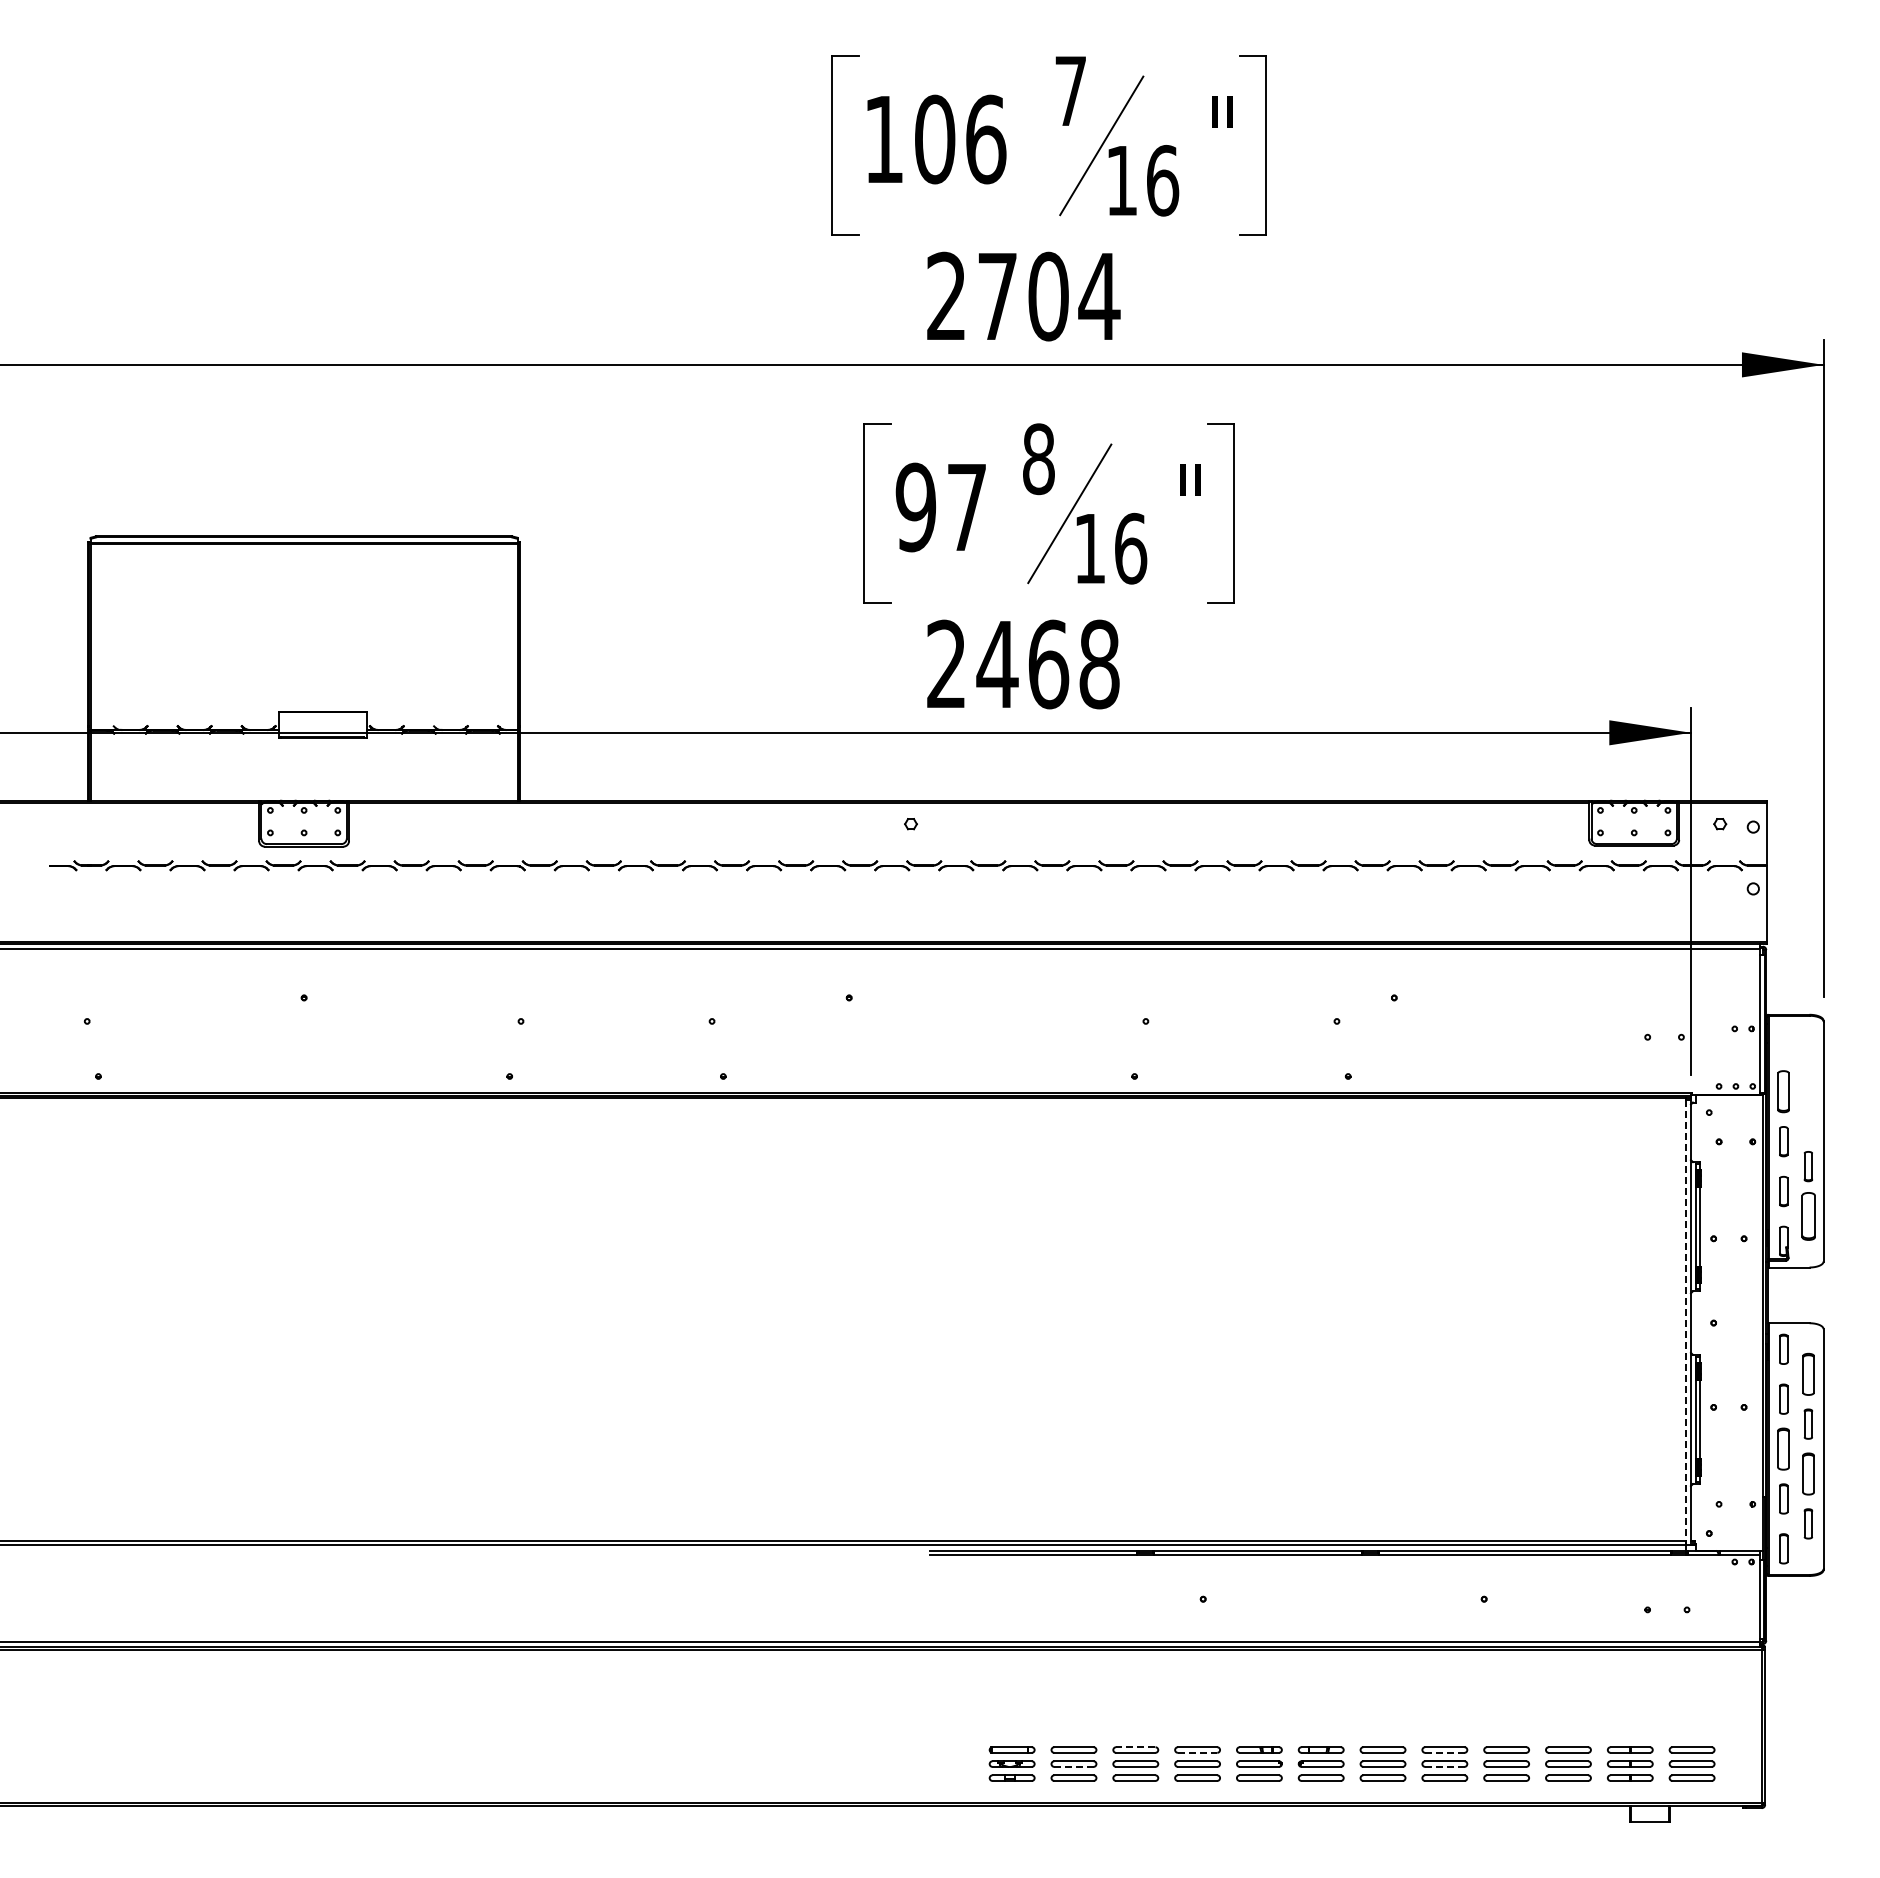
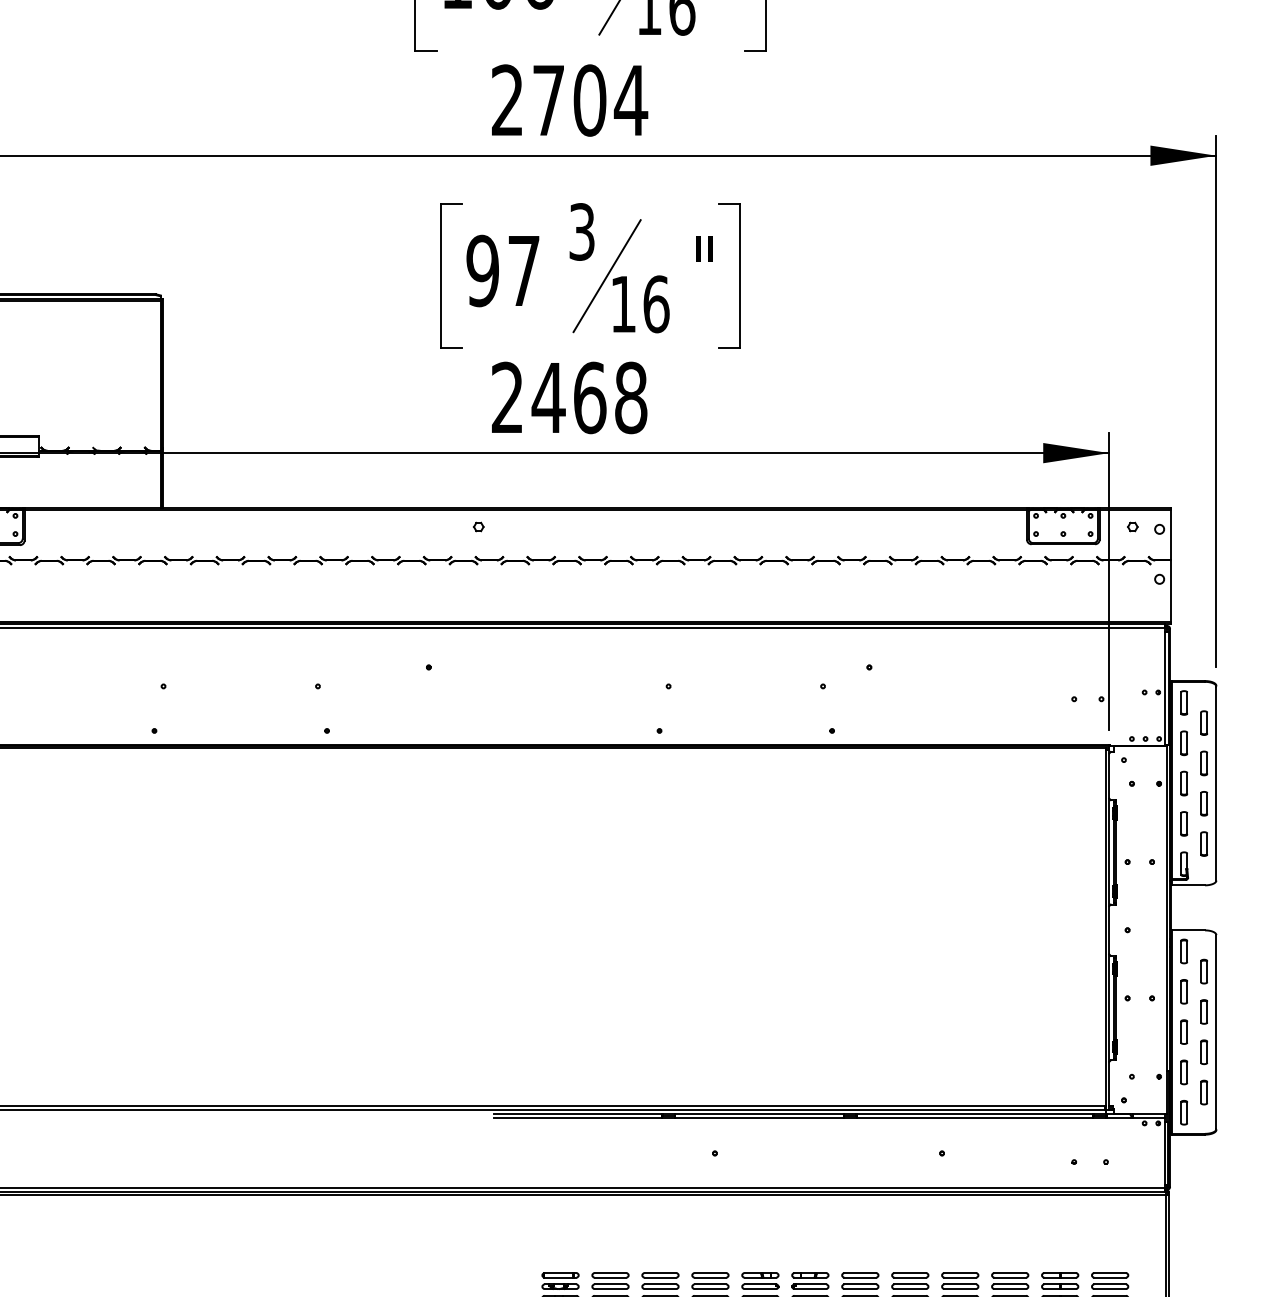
text: (1038, 459) -> (581, 232), 8 -> 3
part: (1783, 1041) -> (1184, 702), added
part: (1807, 1066) -> (1203, 722), added
part: (1783, 1091) -> (1184, 743), size x0.71
part: (1807, 1116) -> (1203, 763), added
part: (1807, 1216) -> (1203, 844), size x0.62
line: (1686, 1322) -> (1105, 929), dashed -> solid
part: (1807, 1373) -> (1203, 971), size x0.71
part: (1783, 1448) -> (1184, 1031), size x0.71
part: (1807, 1473) -> (1203, 1051), size x0.71
line: (1135, 1747) -> (660, 1273), dashed -> solid
line: (1197, 1752) -> (710, 1277), dashed -> solid
line: (1444, 1752) -> (910, 1277), dashed -> solid
line: (1073, 1766) -> (610, 1288), dashed -> solid
line: (1444, 1766) -> (910, 1288), dashed -> solid

